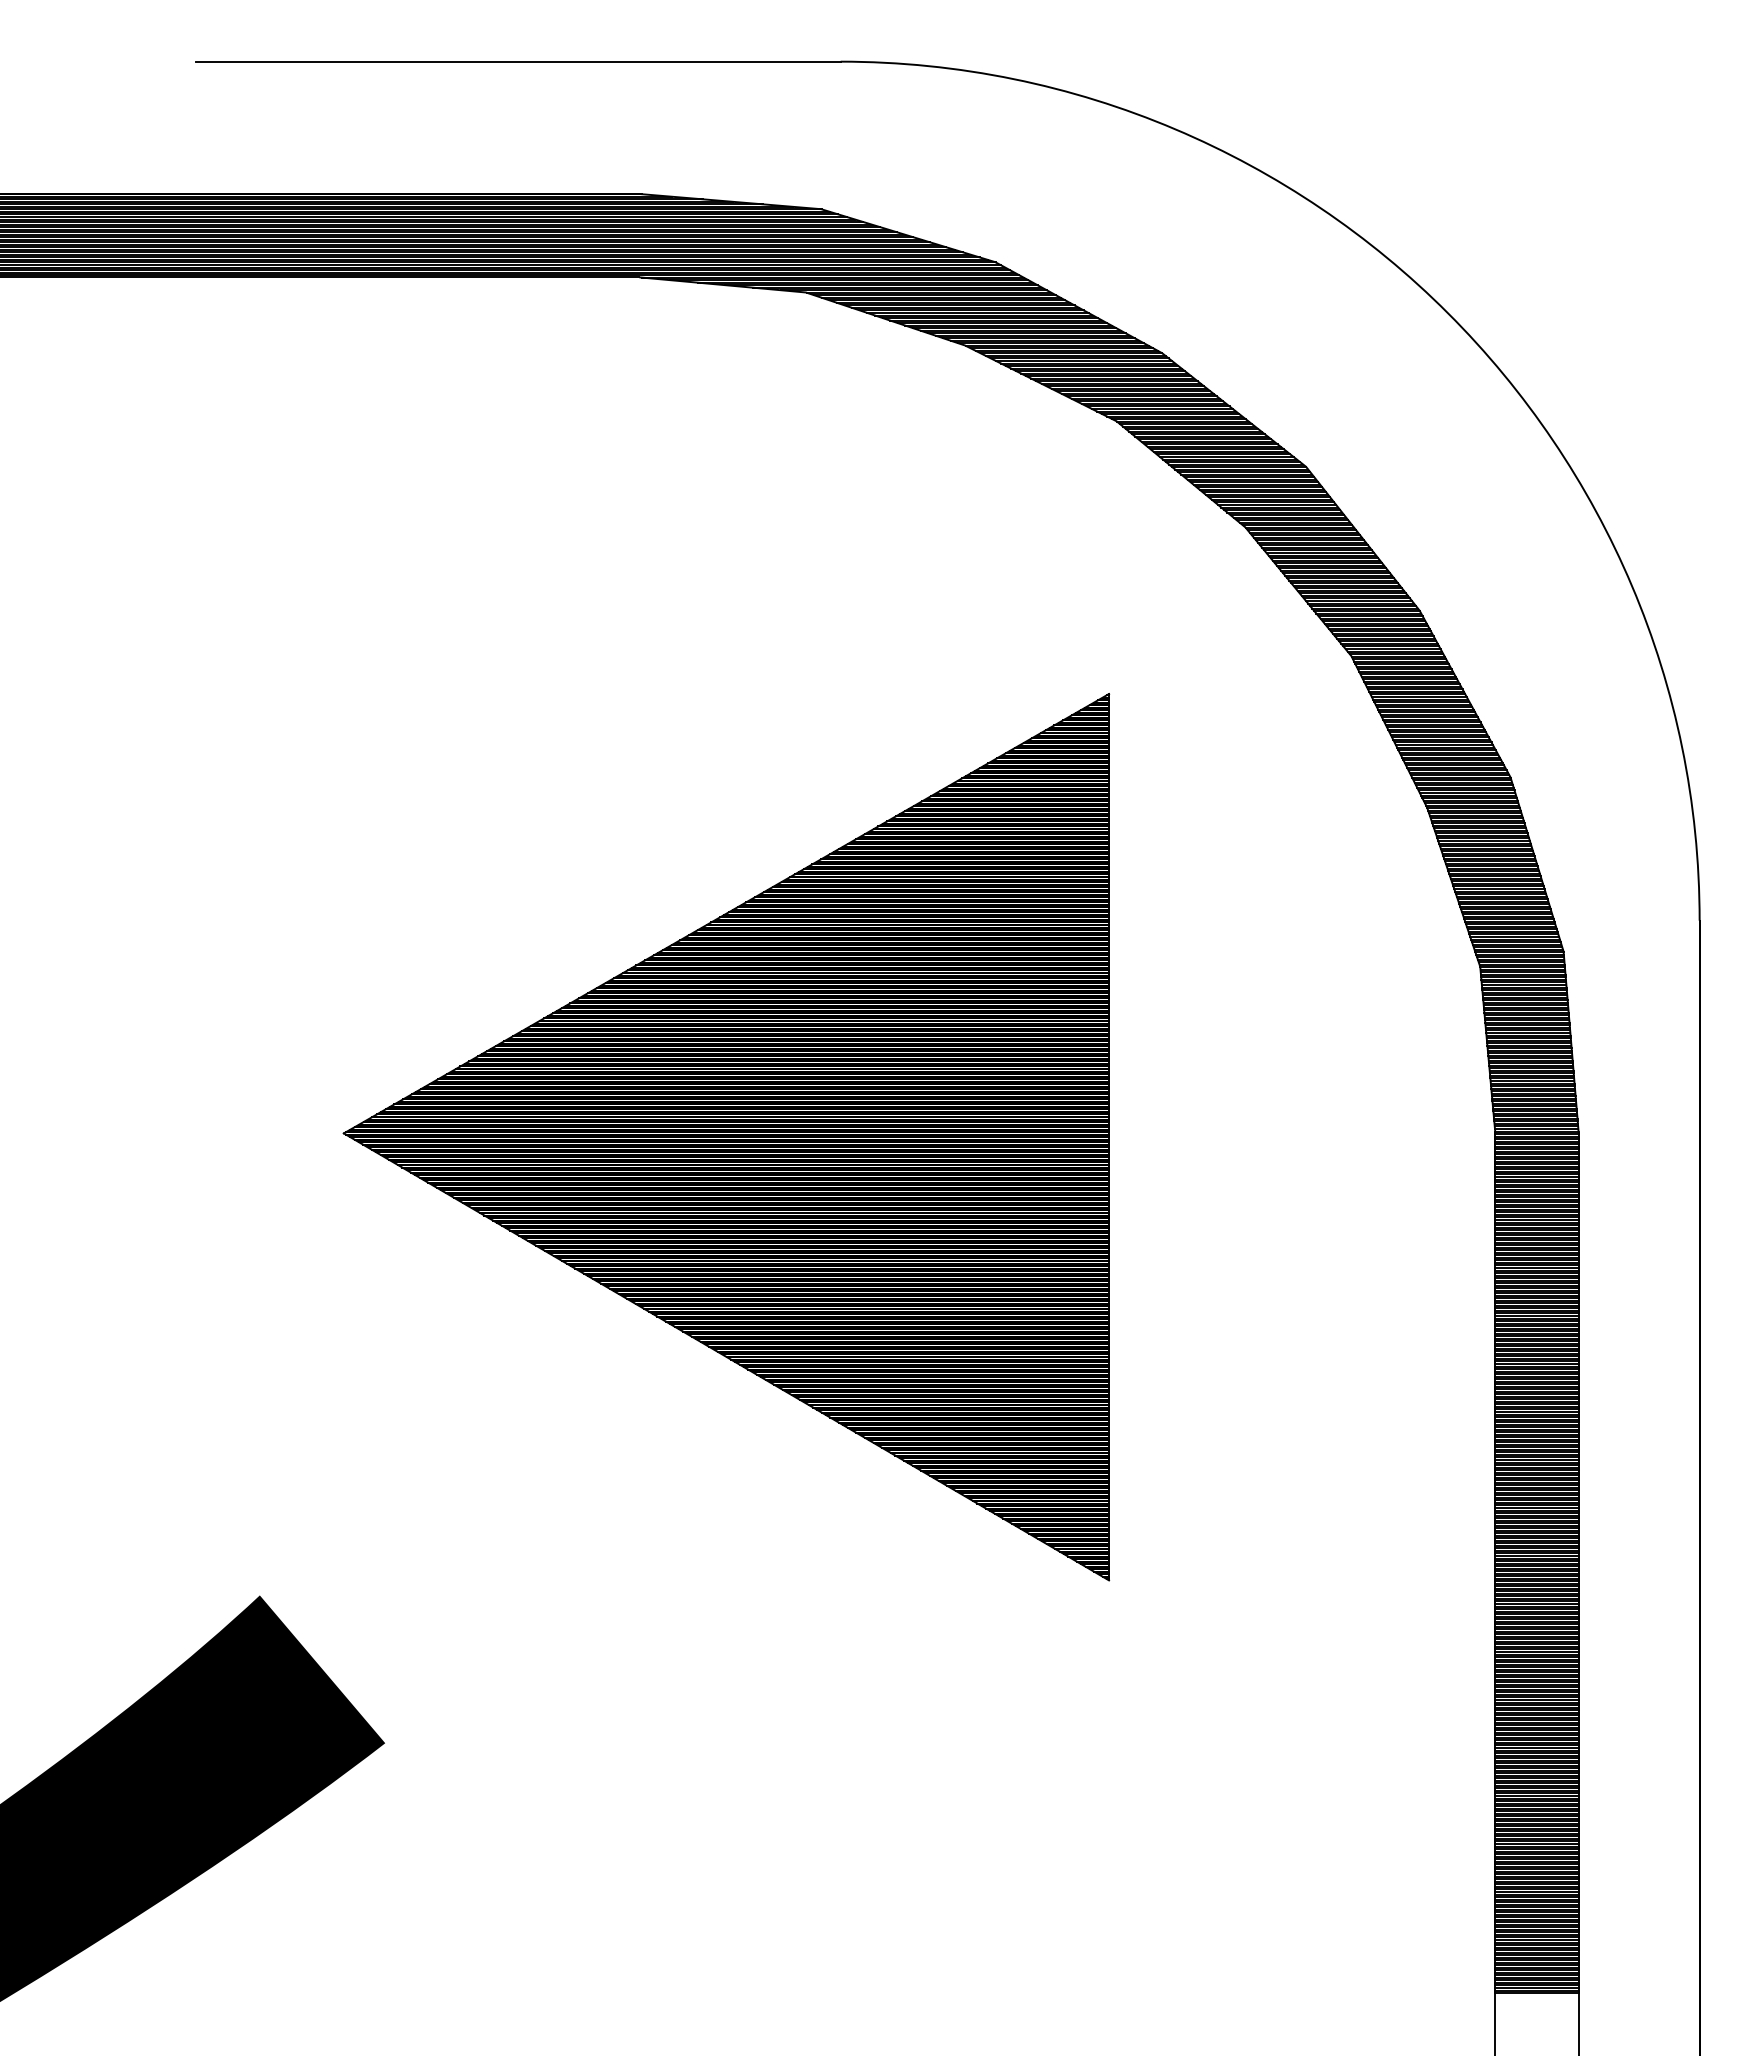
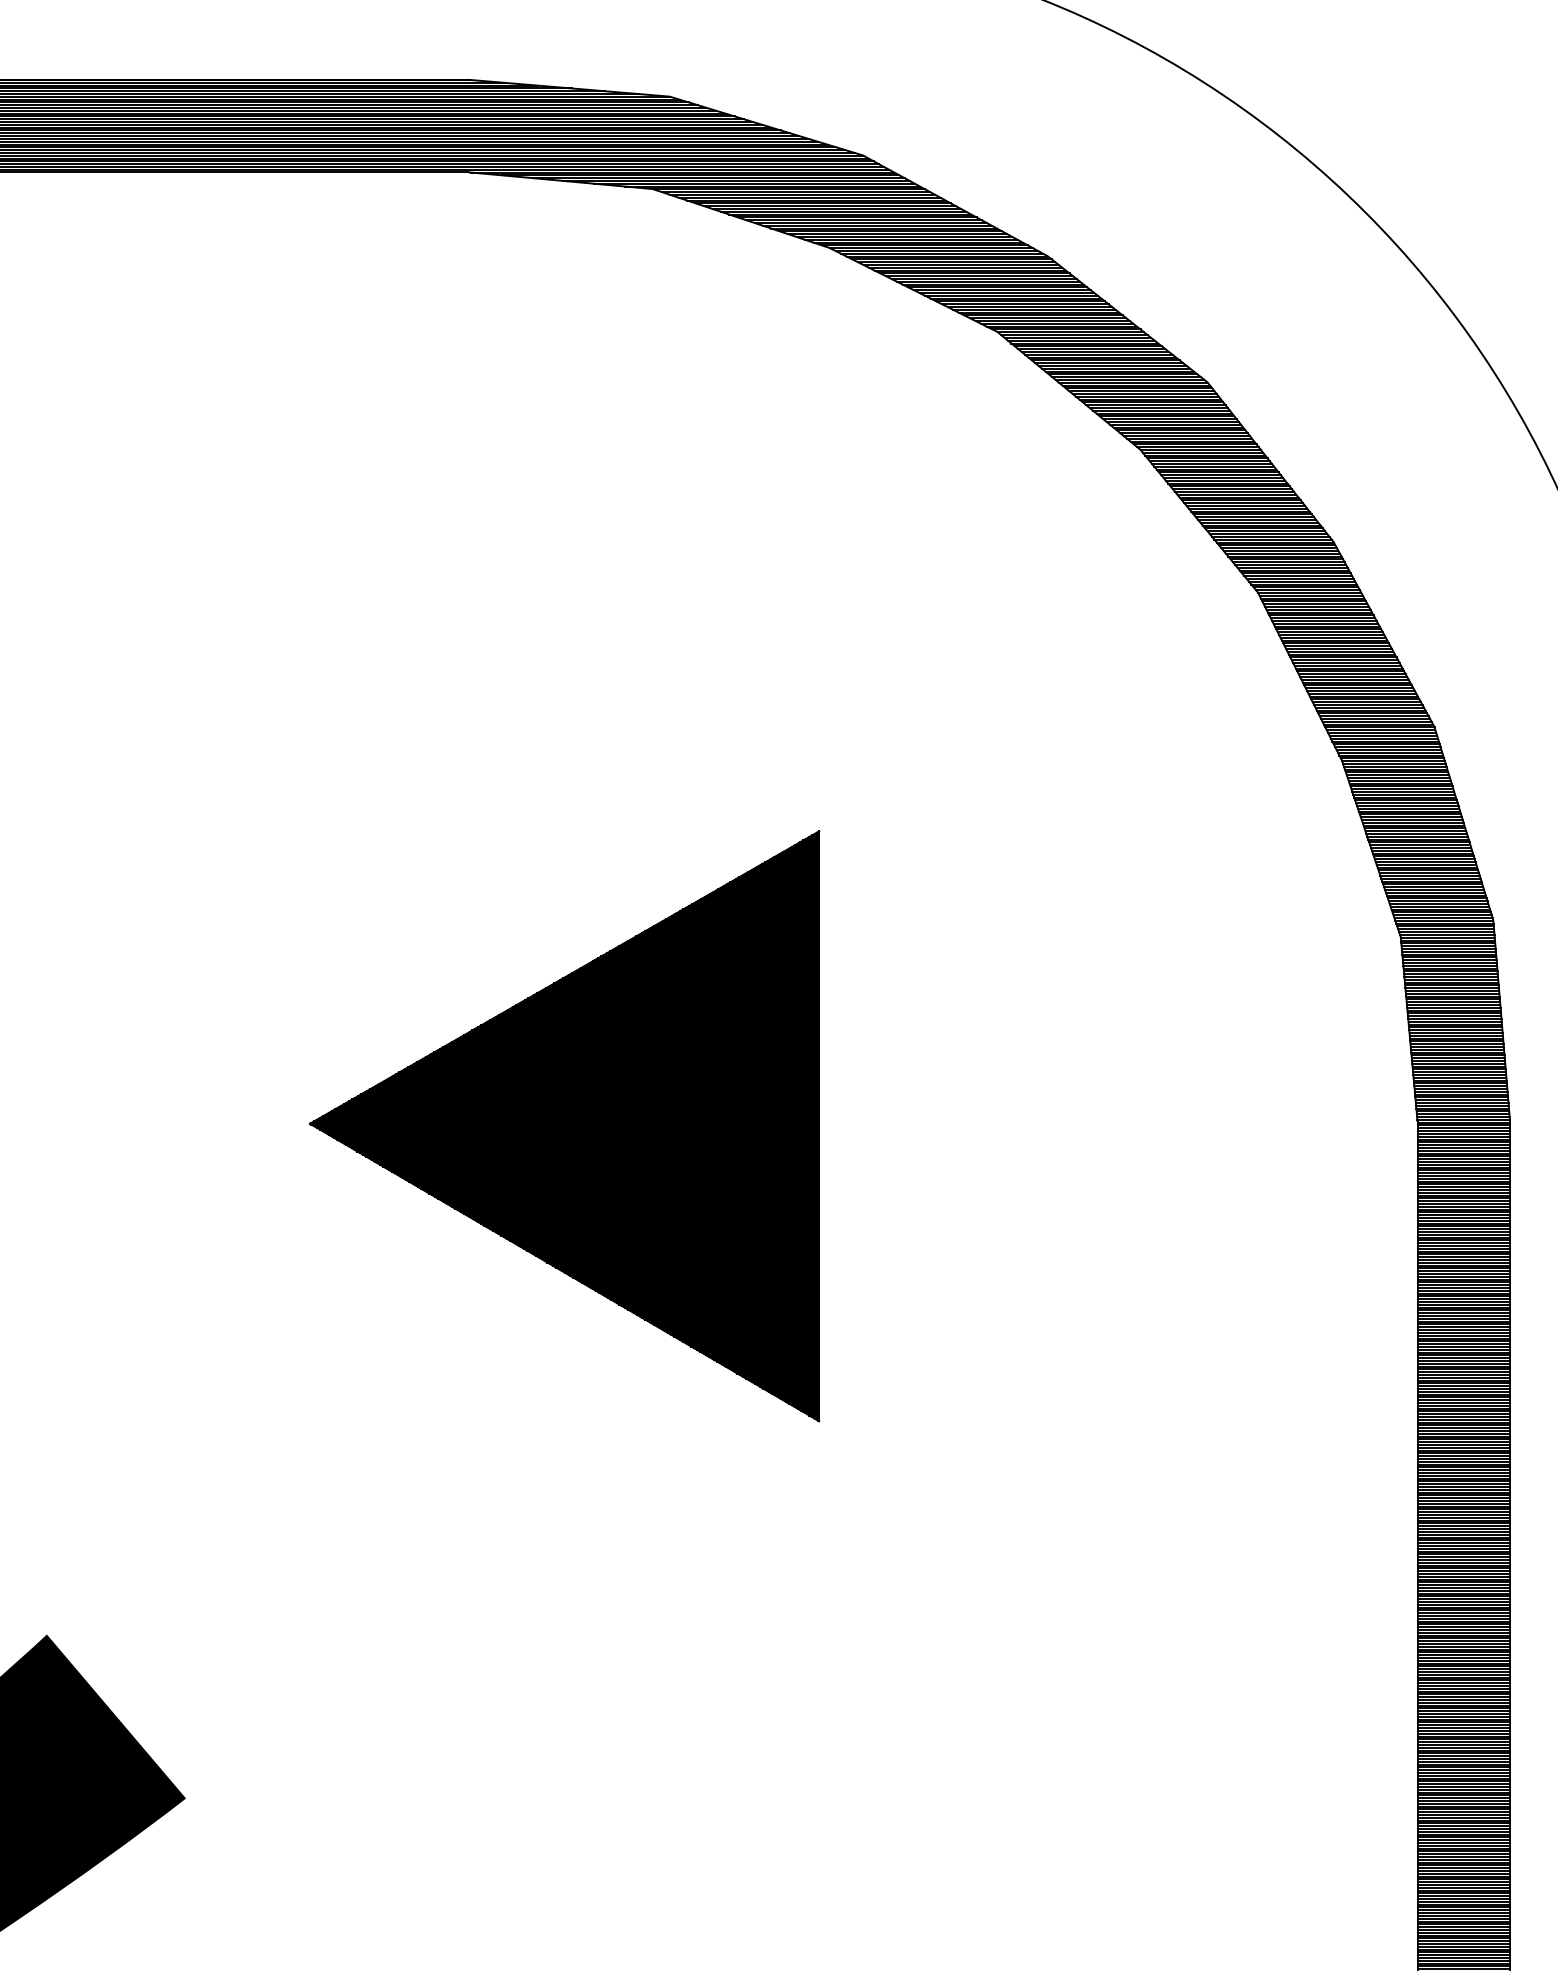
part: (726, 1137) -> (564, 1126), size x0.6

